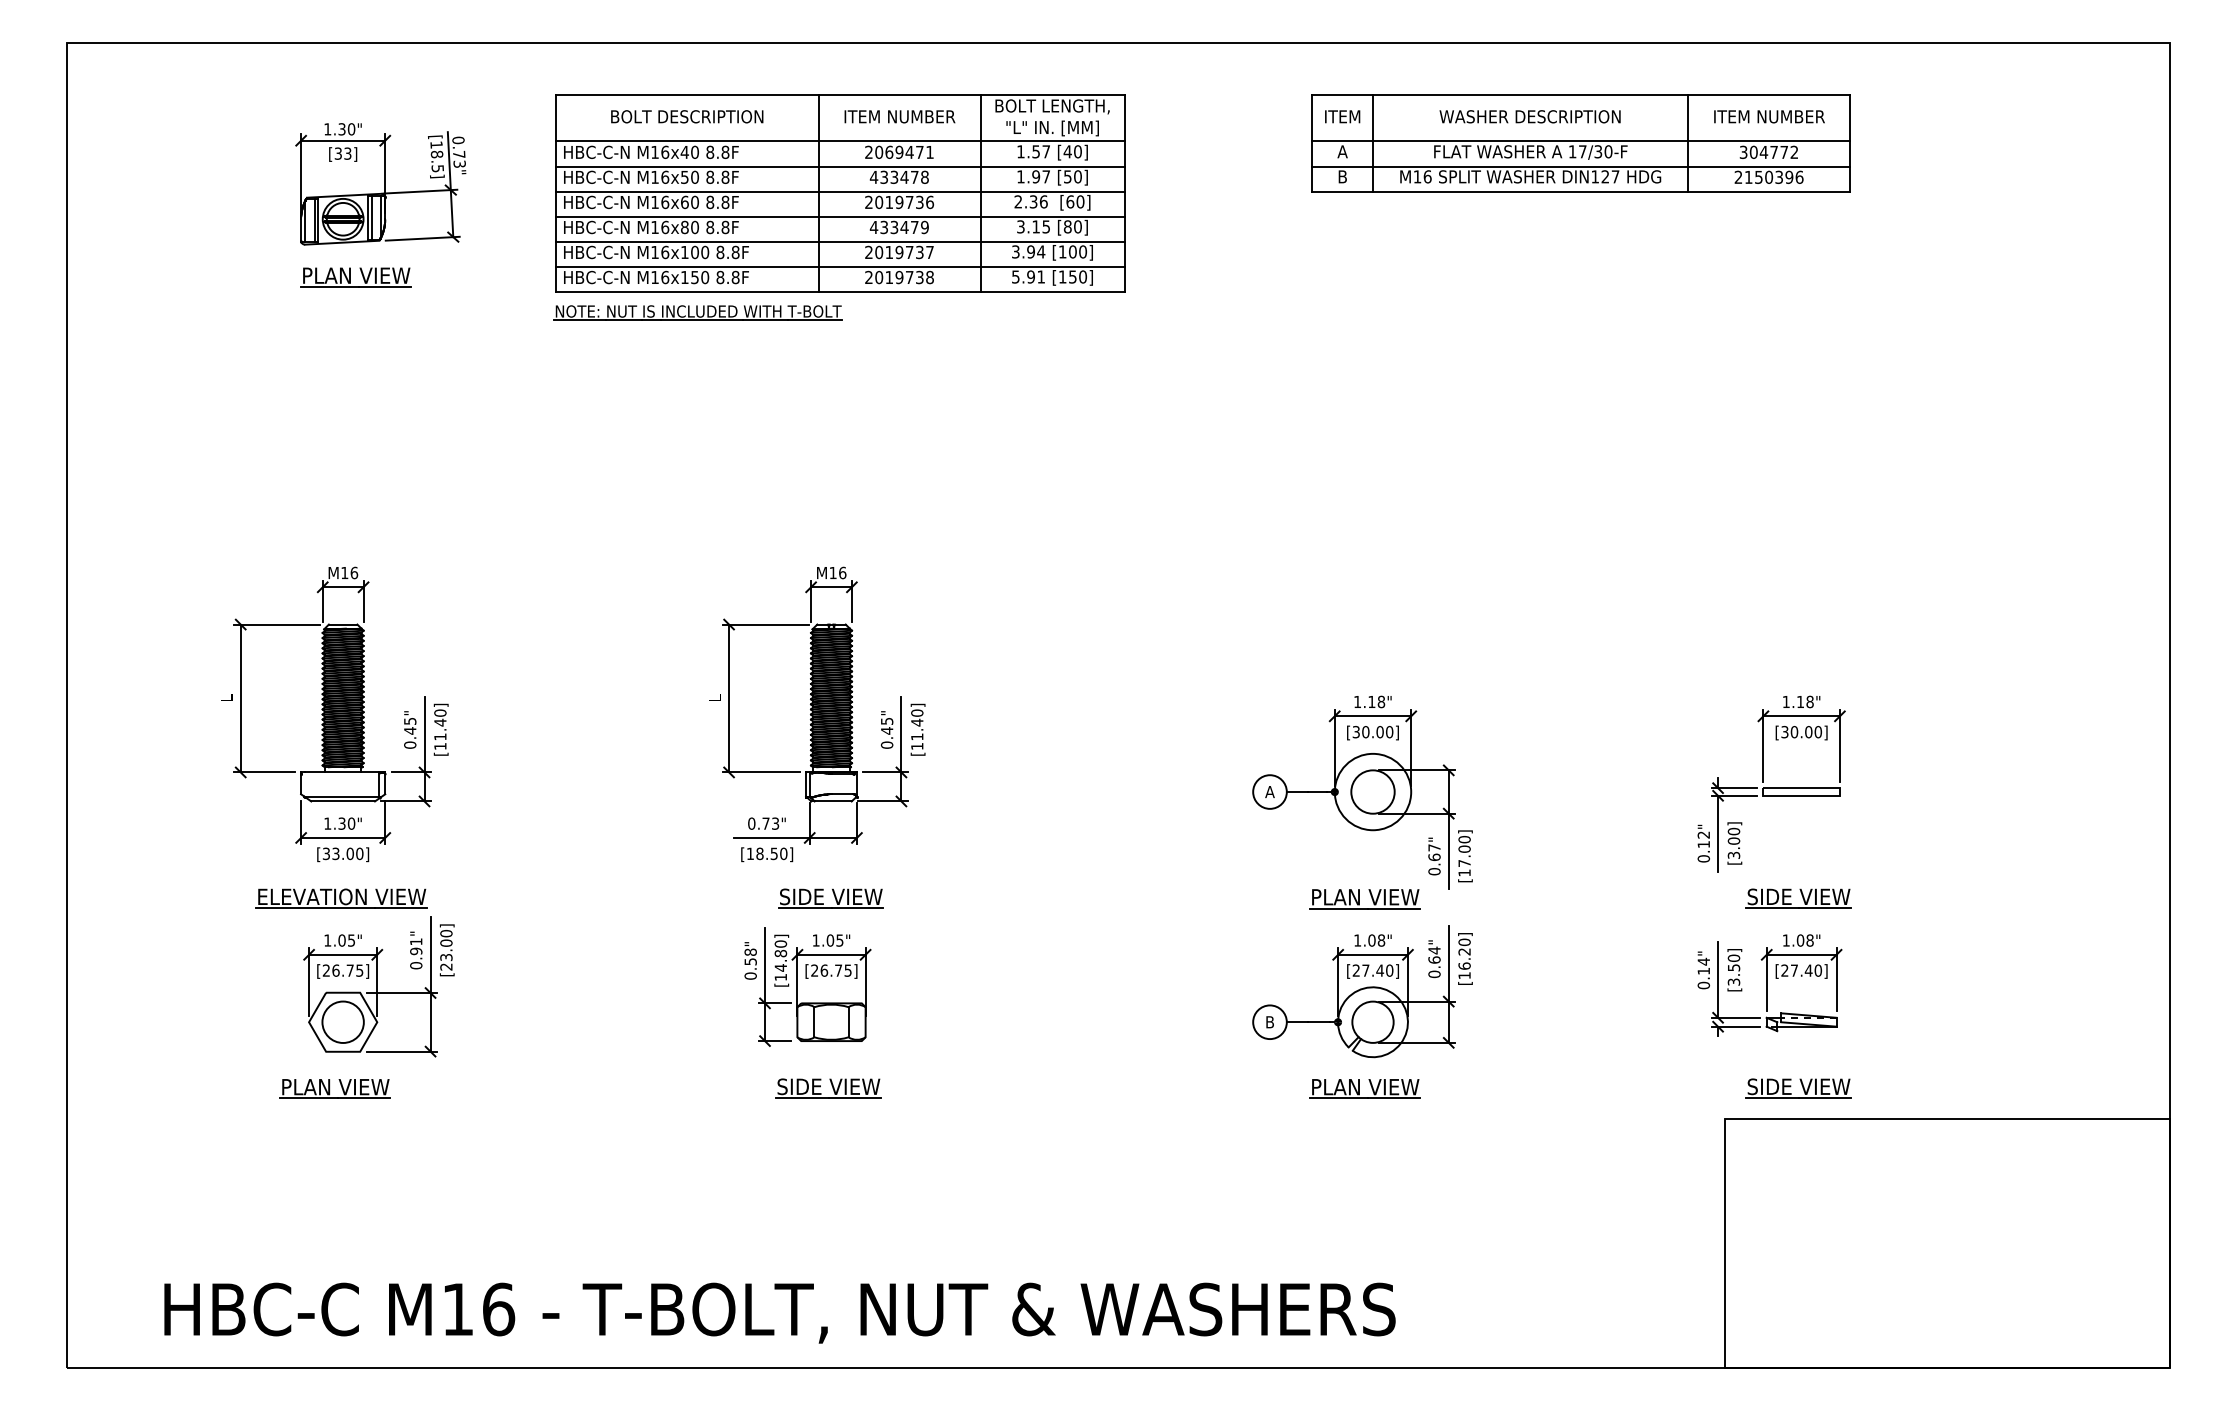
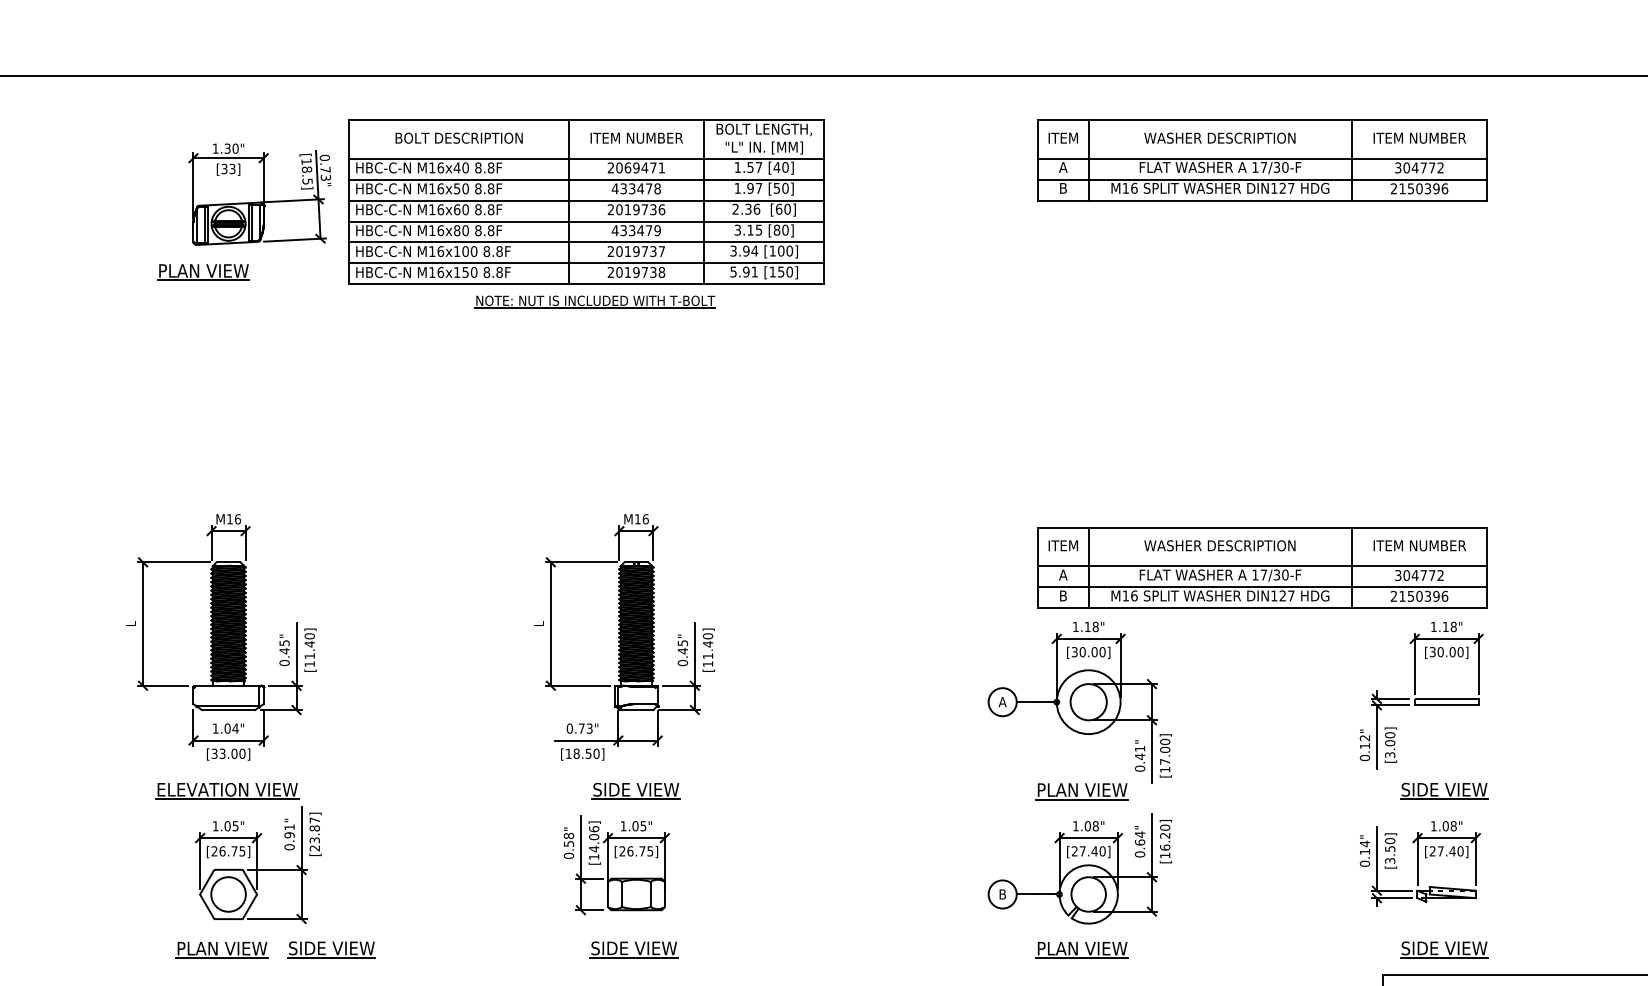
part: (840, 193) -> (587, 202), moved
part: (355, 277) -> (202, 272), moved
part: (697, 312) -> (594, 301), moved
part: (1580, 631) -> (1262, 568), added
text: (346, 823) -> (231, 728), 1.30" -> 1.04"
text: (1434, 852) -> (1140, 752), 0.67" -> 0.41"
text: (446, 938) -> (314, 824), [23.00] -> [23.87]
text: (780, 948) -> (593, 832), [14.80] -> [14.06]
part: (466, 1088) -> (331, 949), added

